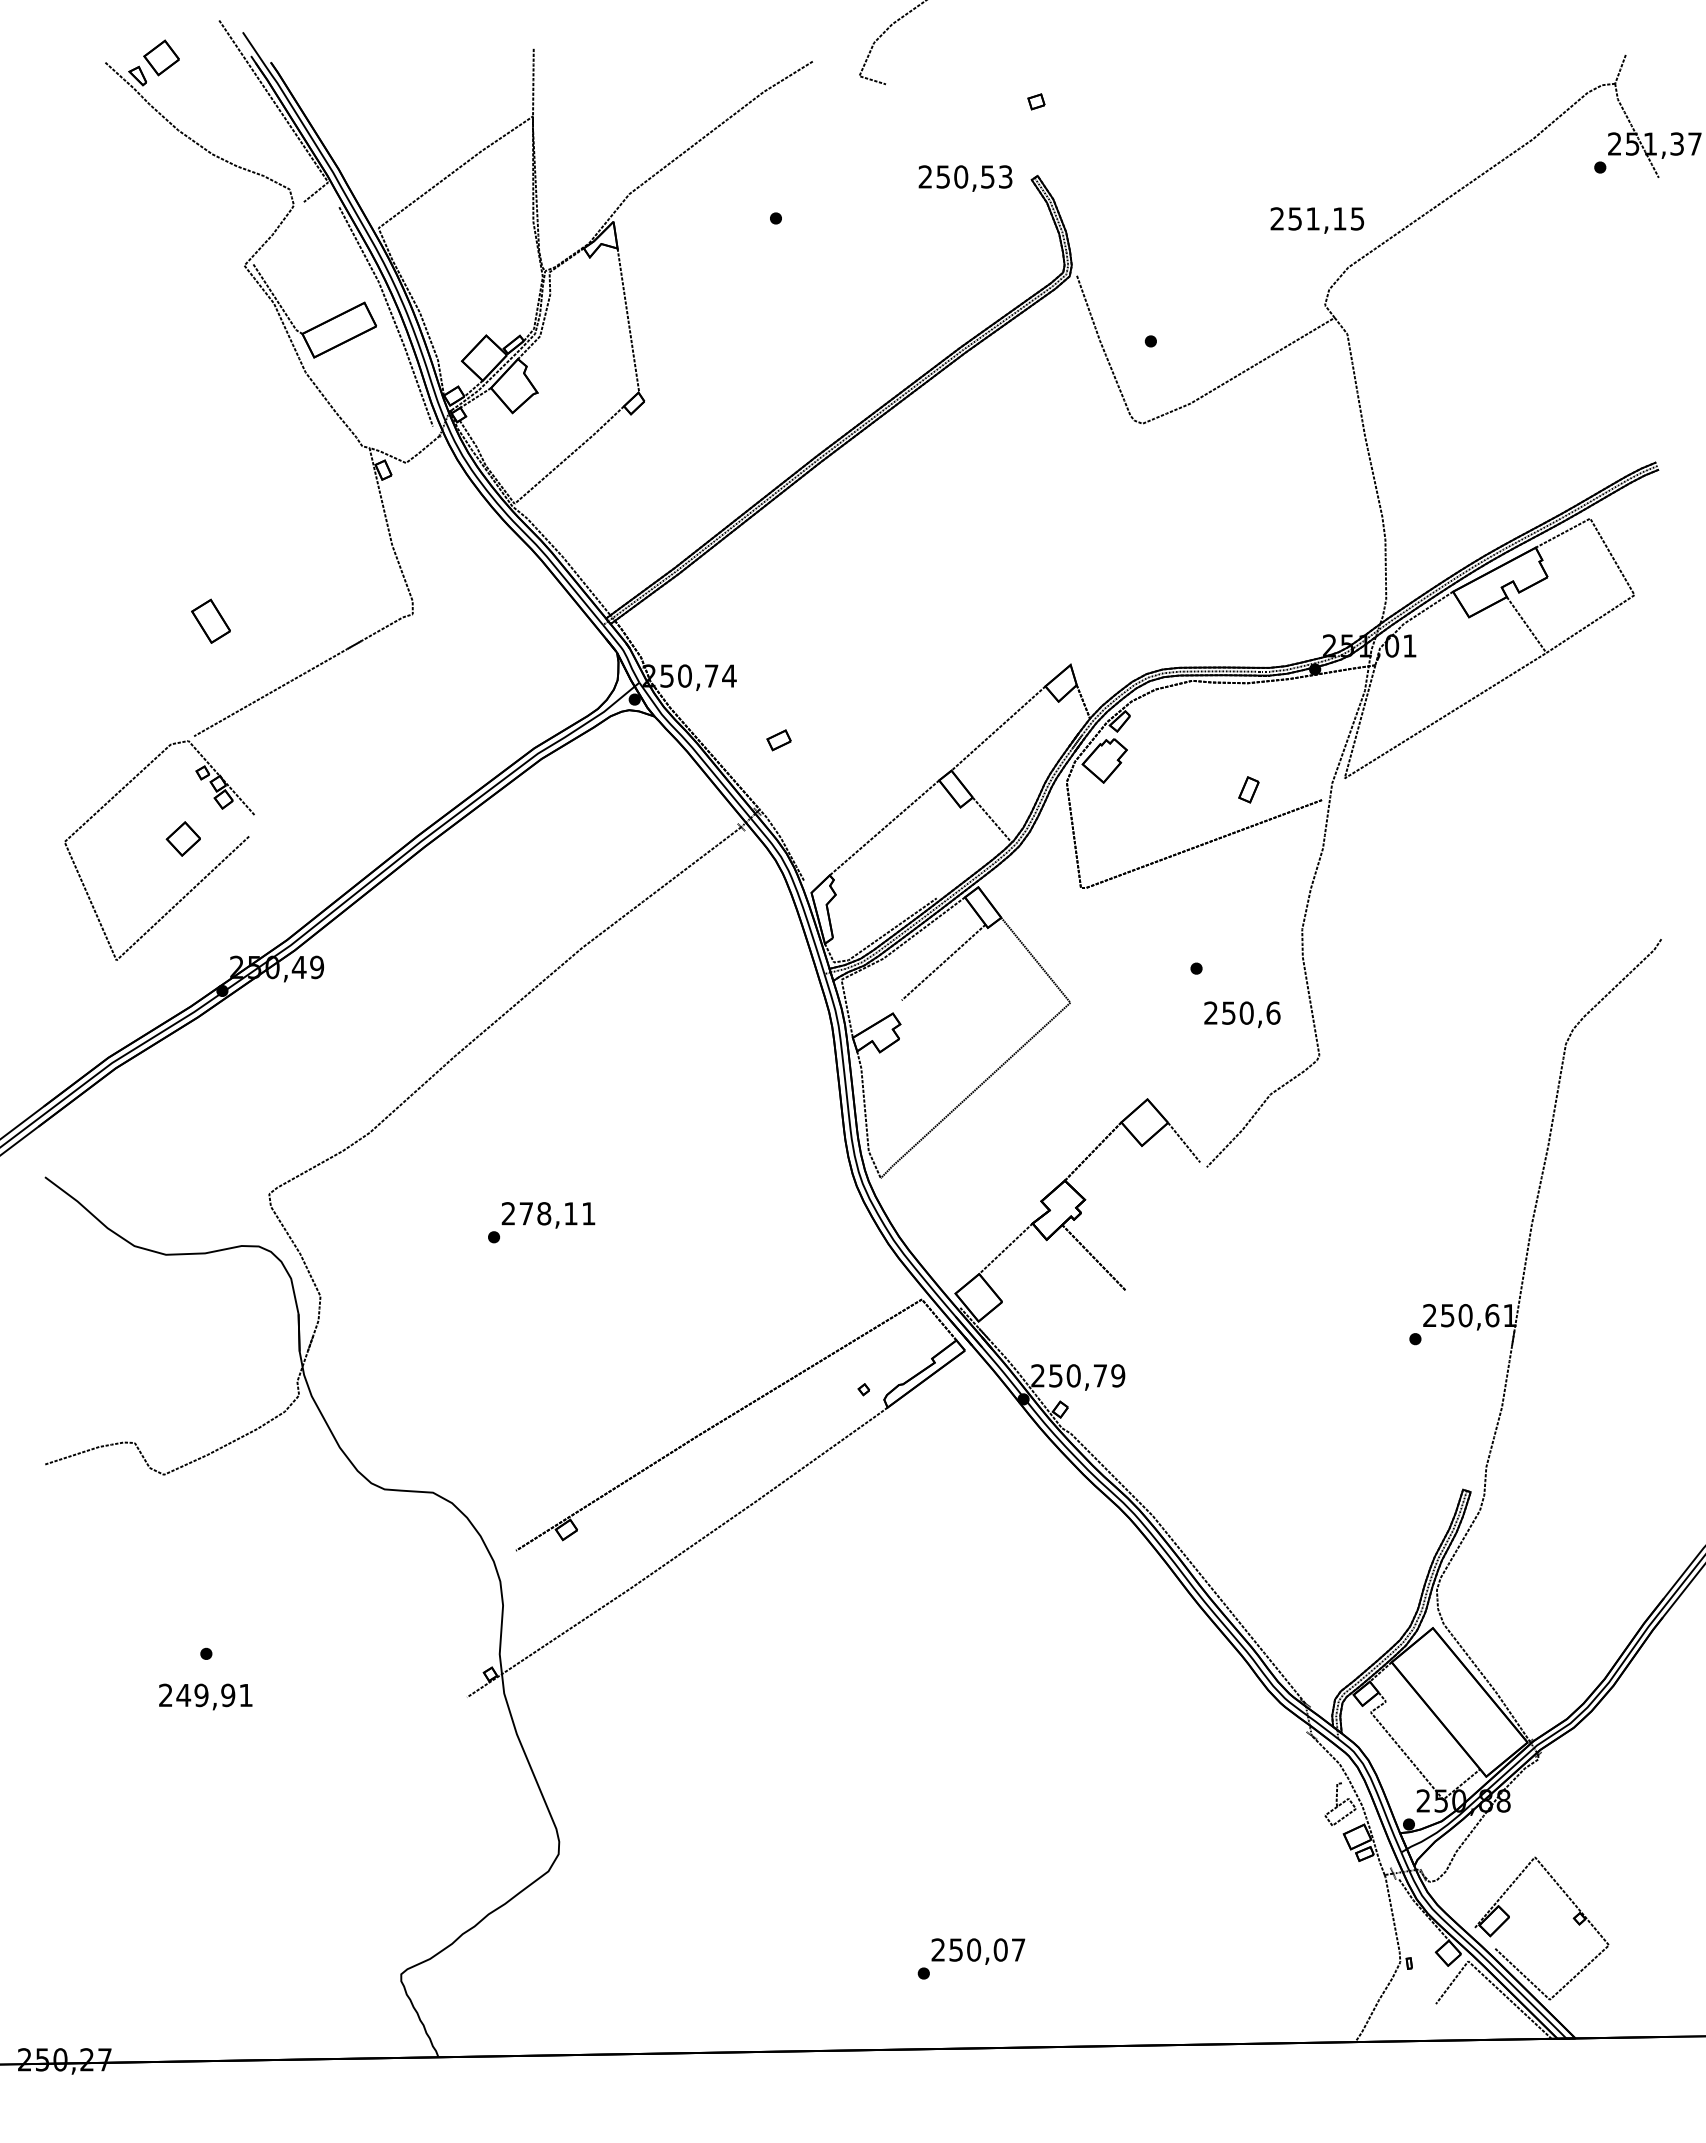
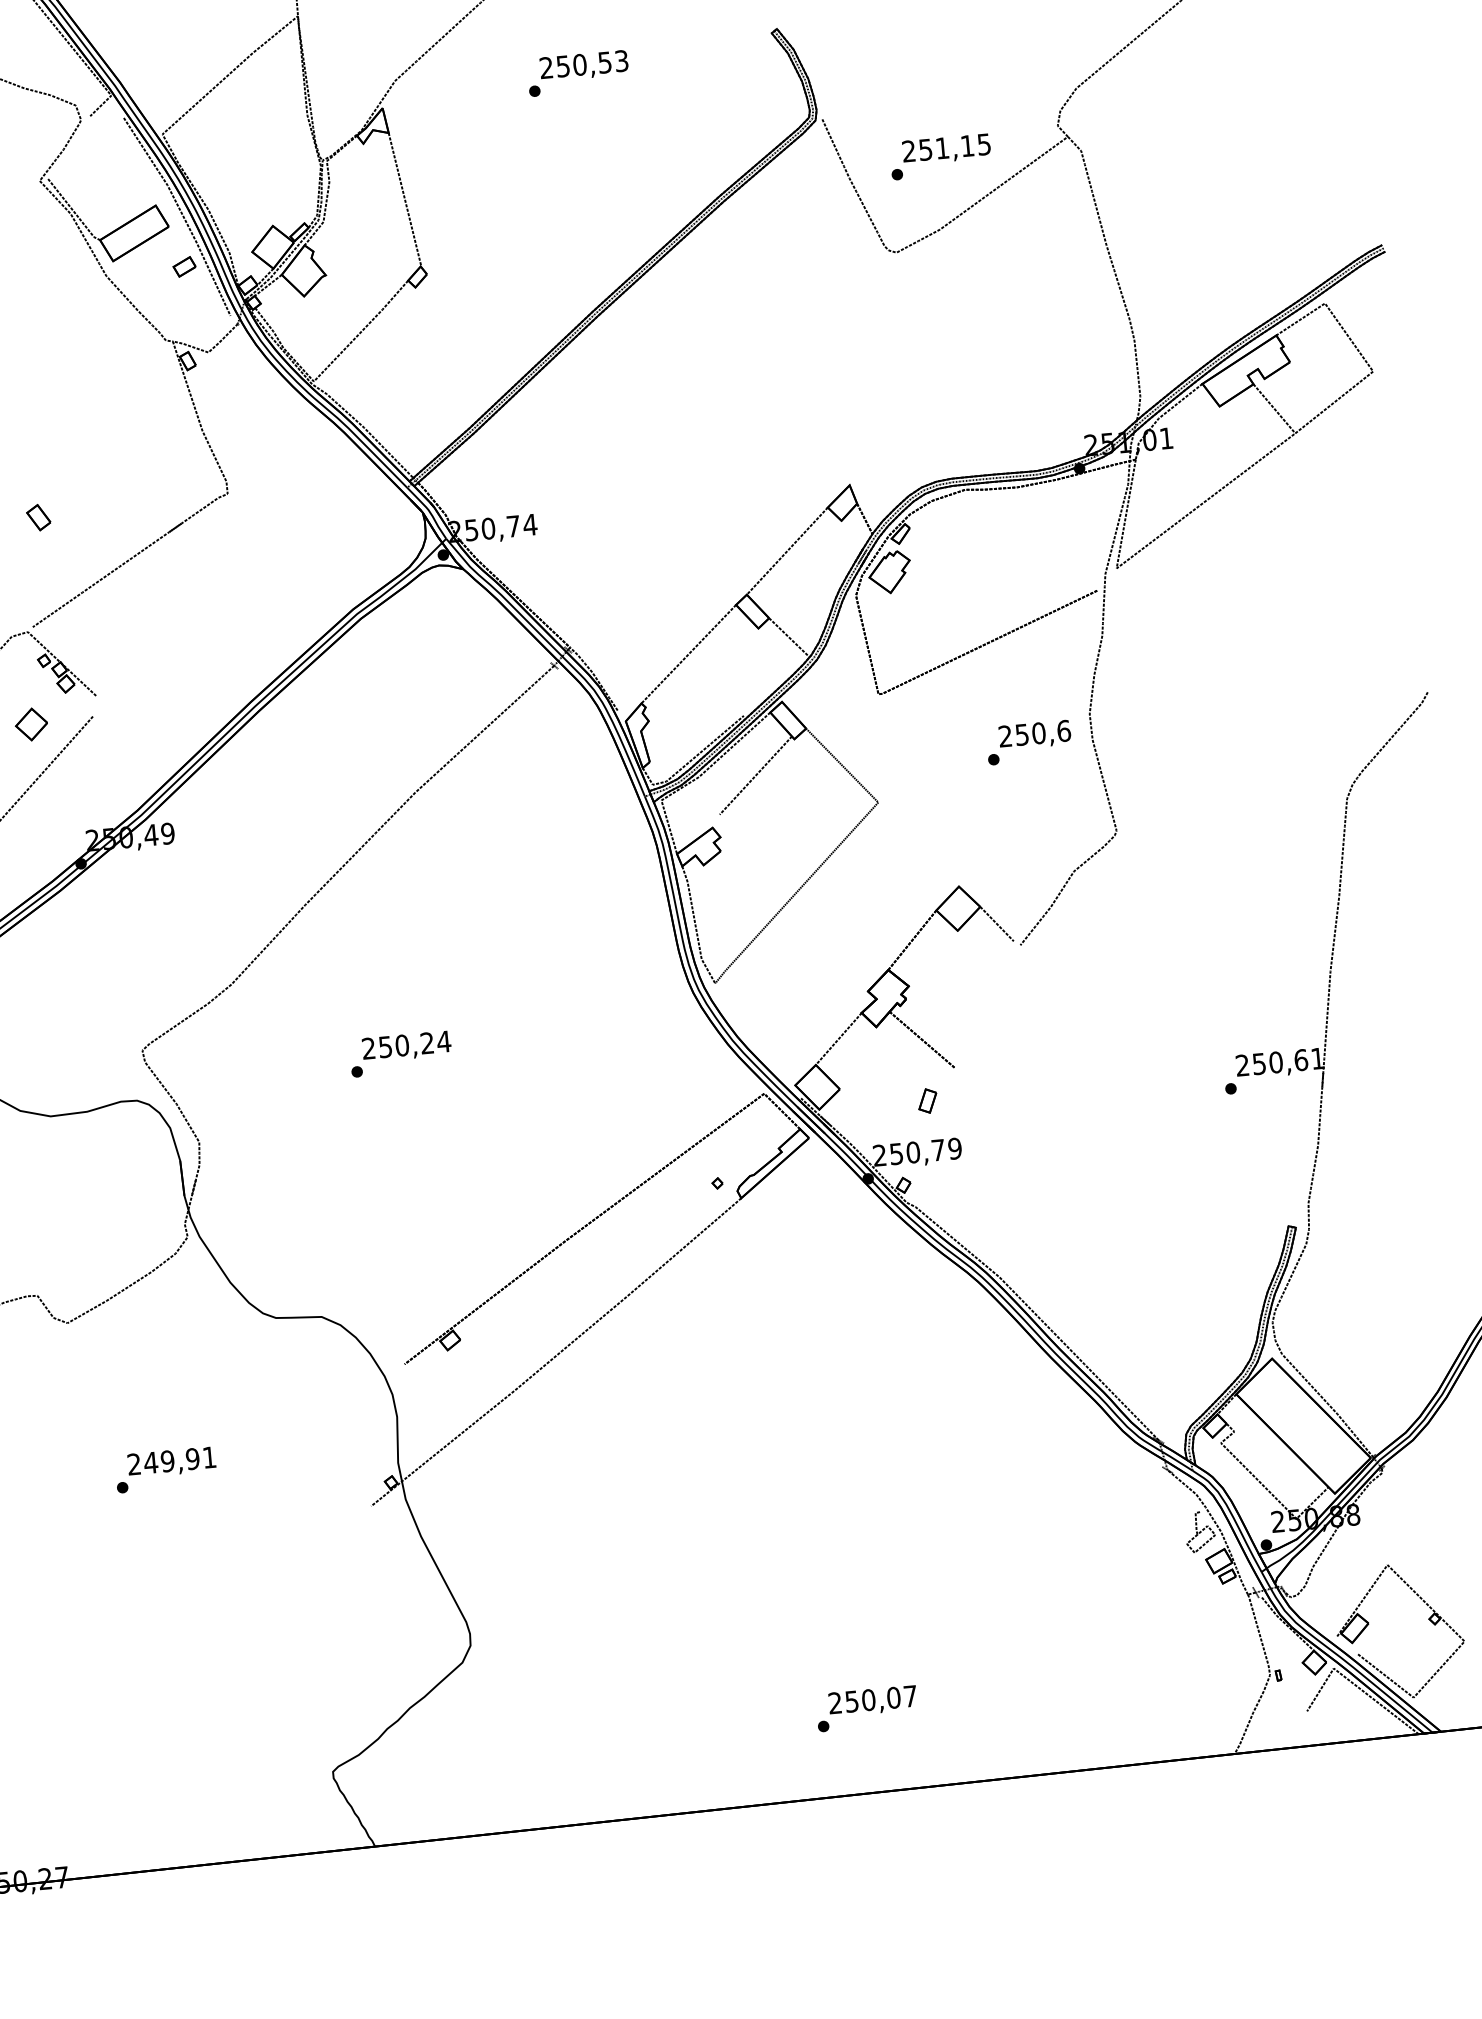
text: (965, 178) -> (584, 65), moved
text: (1316, 220) -> (945, 149), moved
part: (210, 620) -> (38, 517), size x0.62
part: (778, 740) -> (184, 267), moved
part: (1248, 789) -> (927, 1100), moved
text: (1242, 1014) -> (1035, 734), moved
text: (557, 1213) -> (414, 1044), 278,11 -> 250,24
text: (205, 1696) -> (171, 1462), moved

